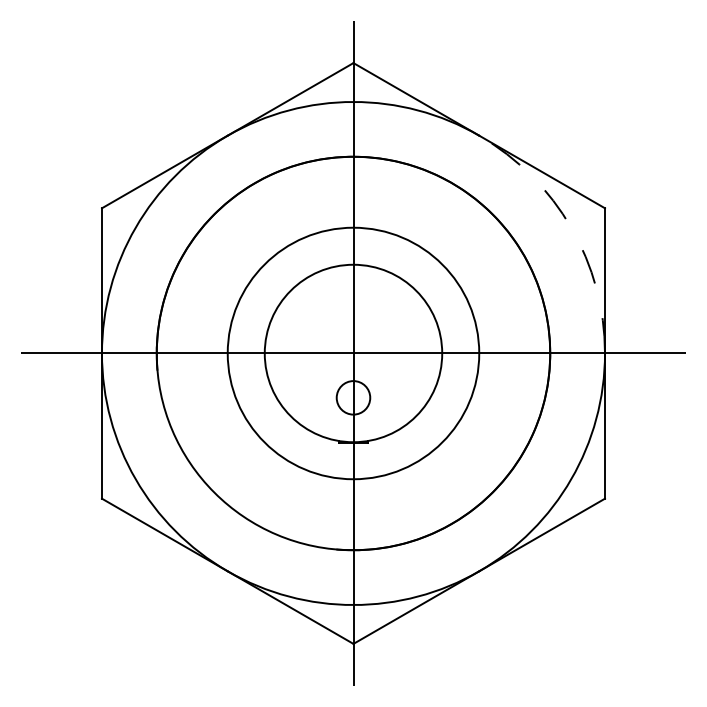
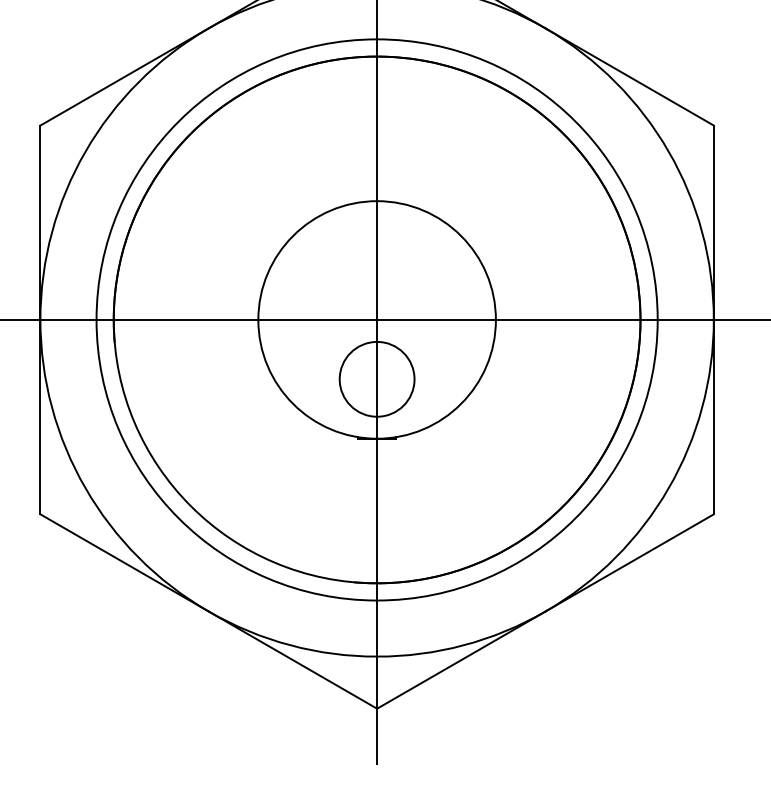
arc: (571, 227) -> (668, 151), dashed -> solid
circle: (353, 353) -> (377, 319), size x1.67
circle: (353, 397) -> (377, 378), size x1.67

